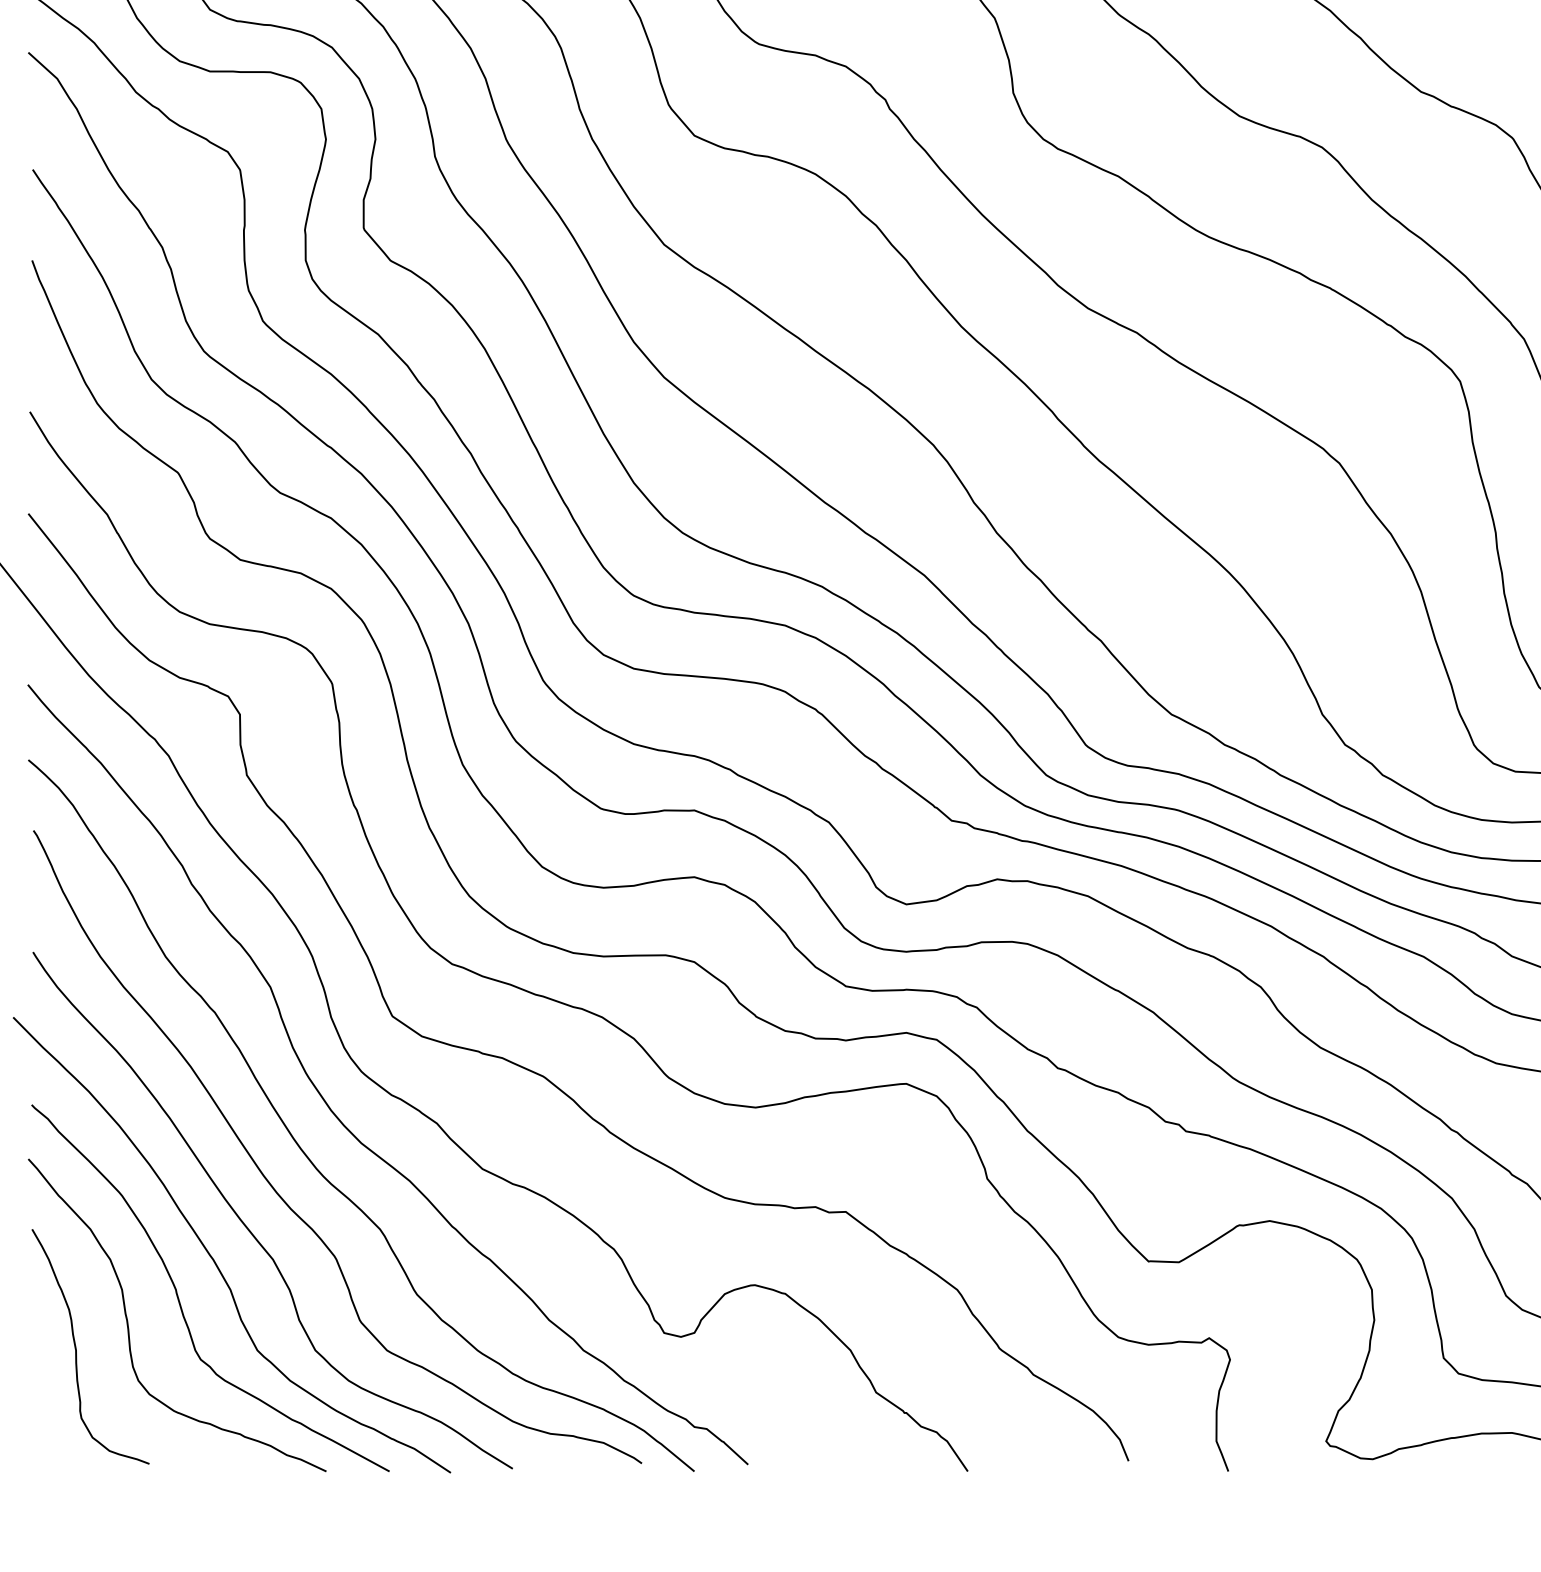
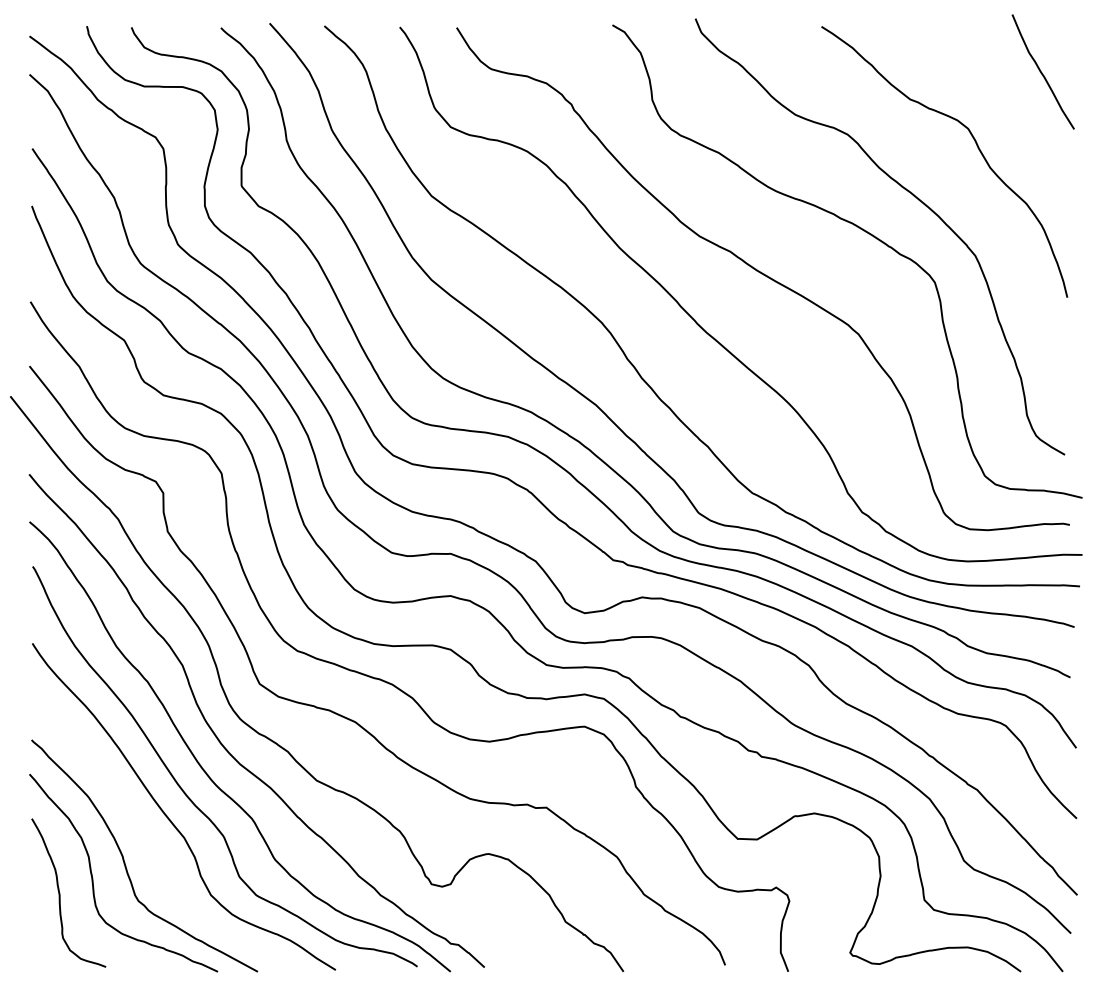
curve: (211, 1254) -> (145, 834), removed

